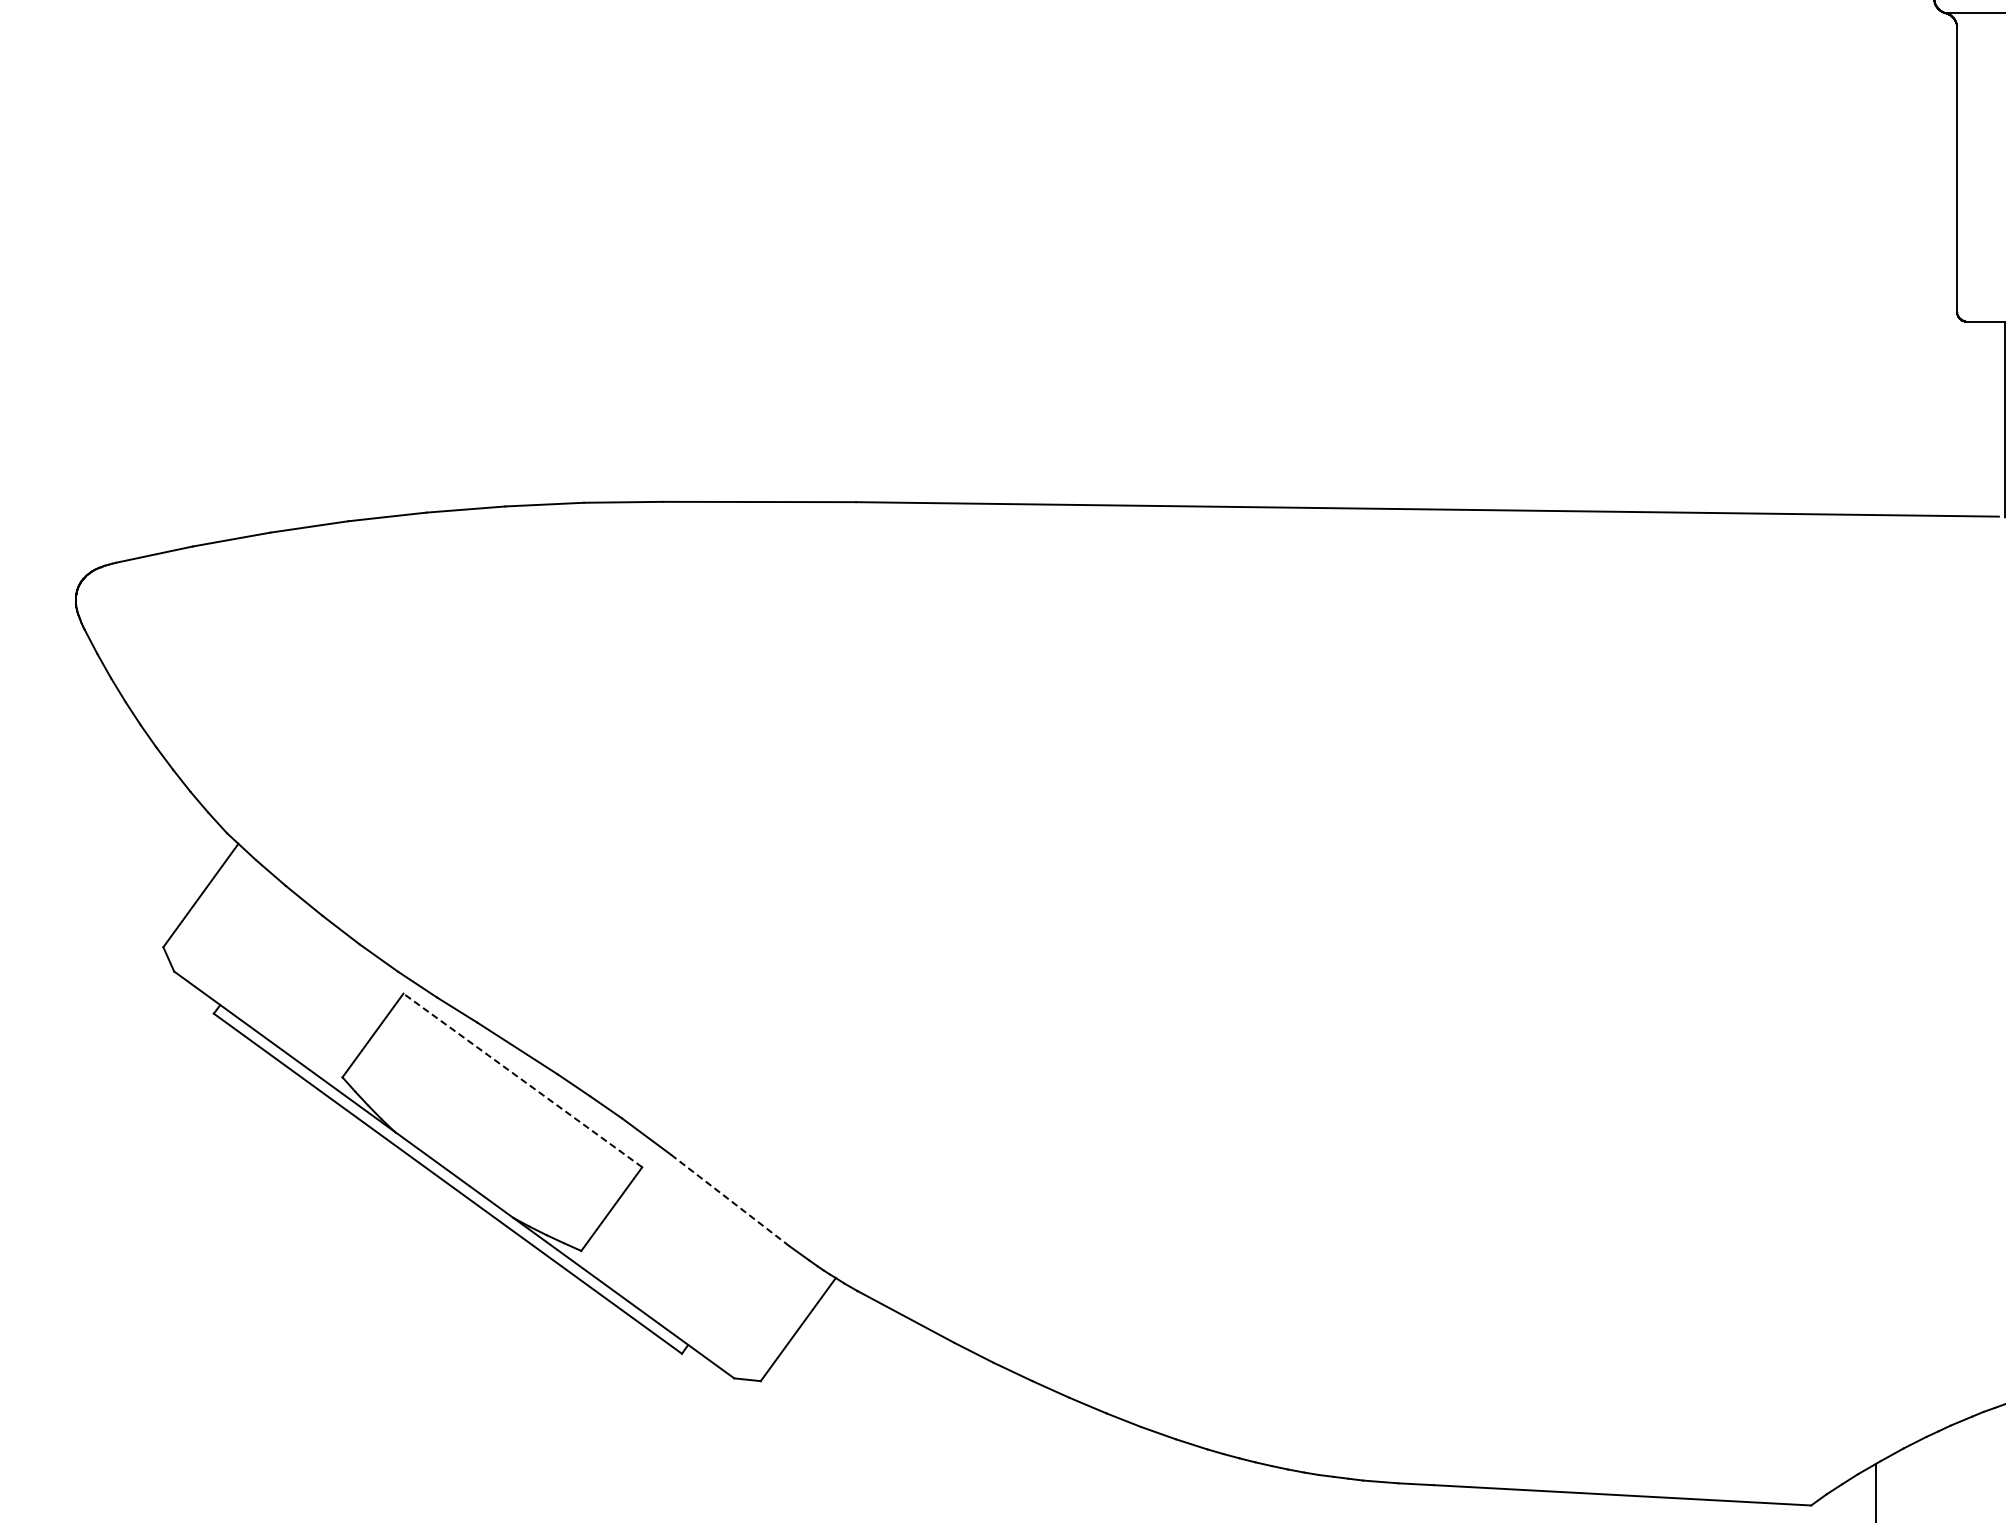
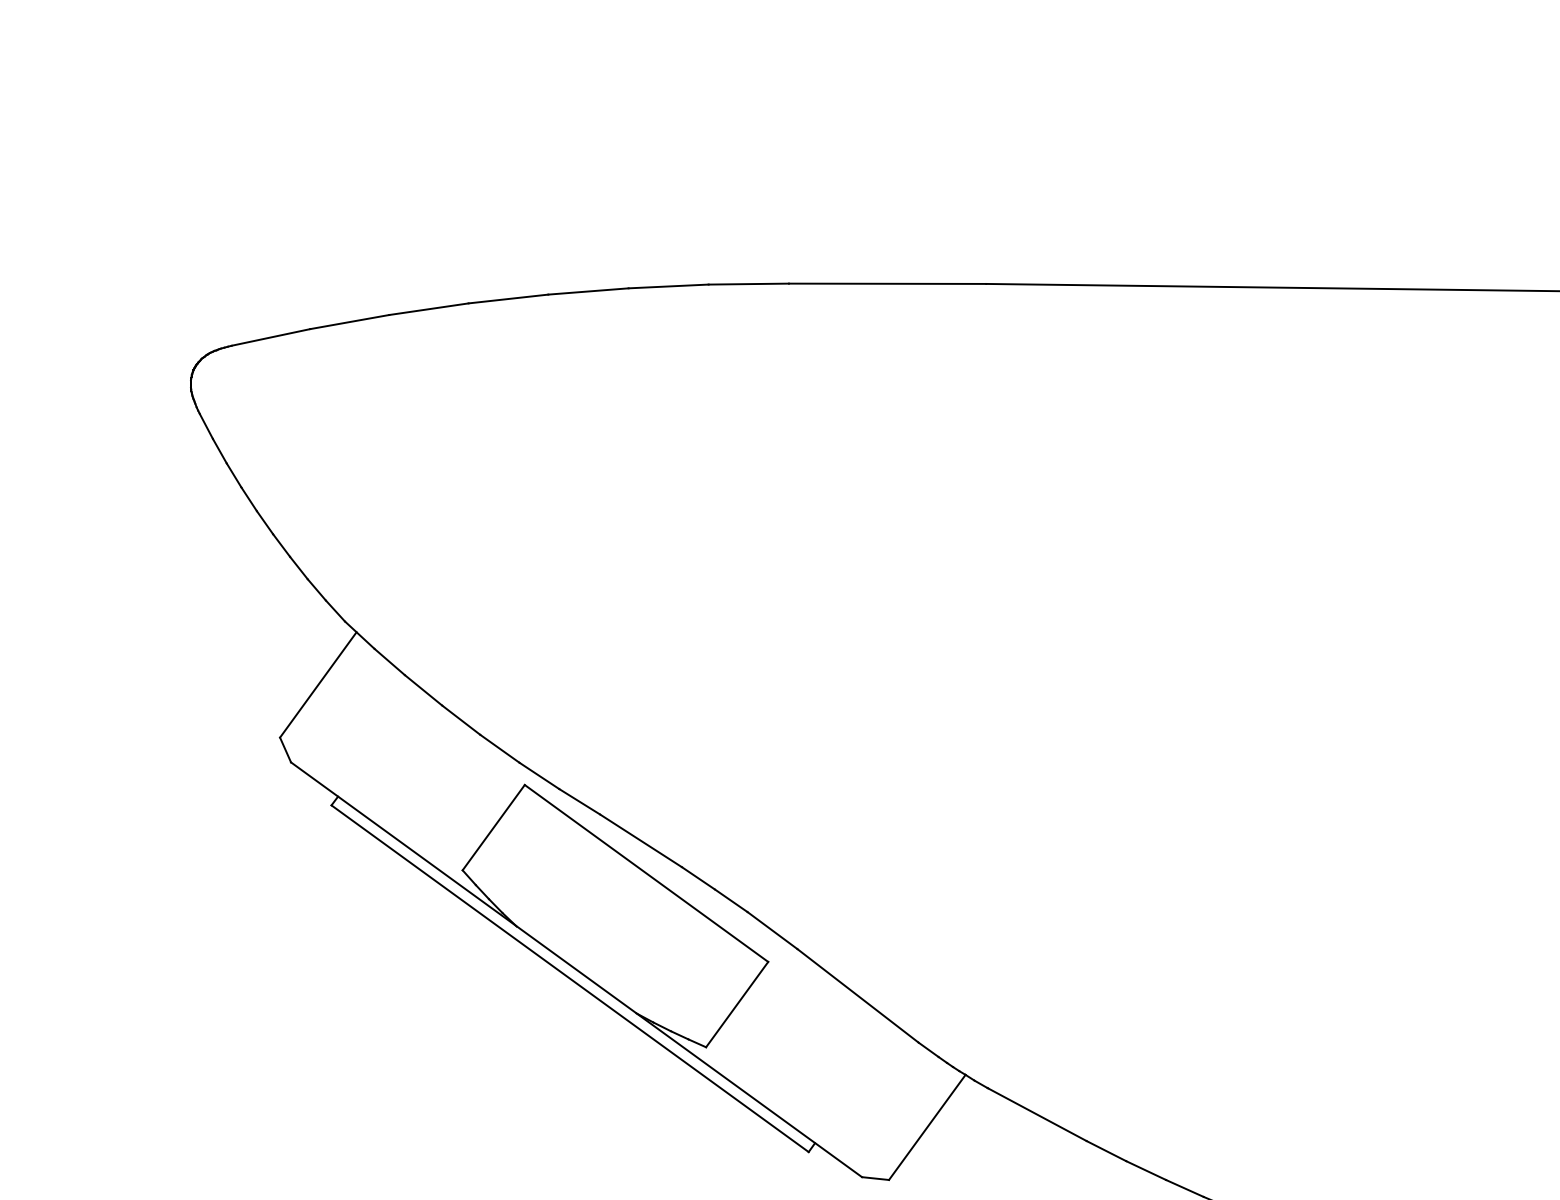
line: (522, 1080) -> (646, 873), dashed -> solid
line: (730, 1200) -> (858, 995), dashed -> solid

